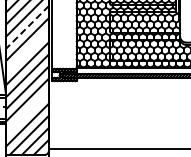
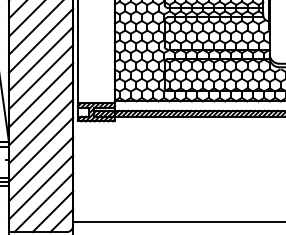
line: (27, 27) -> (41, 41), dashed -> solid
line: (27, 51) -> (41, 77), added
line: (27, 112) -> (41, 168), added

